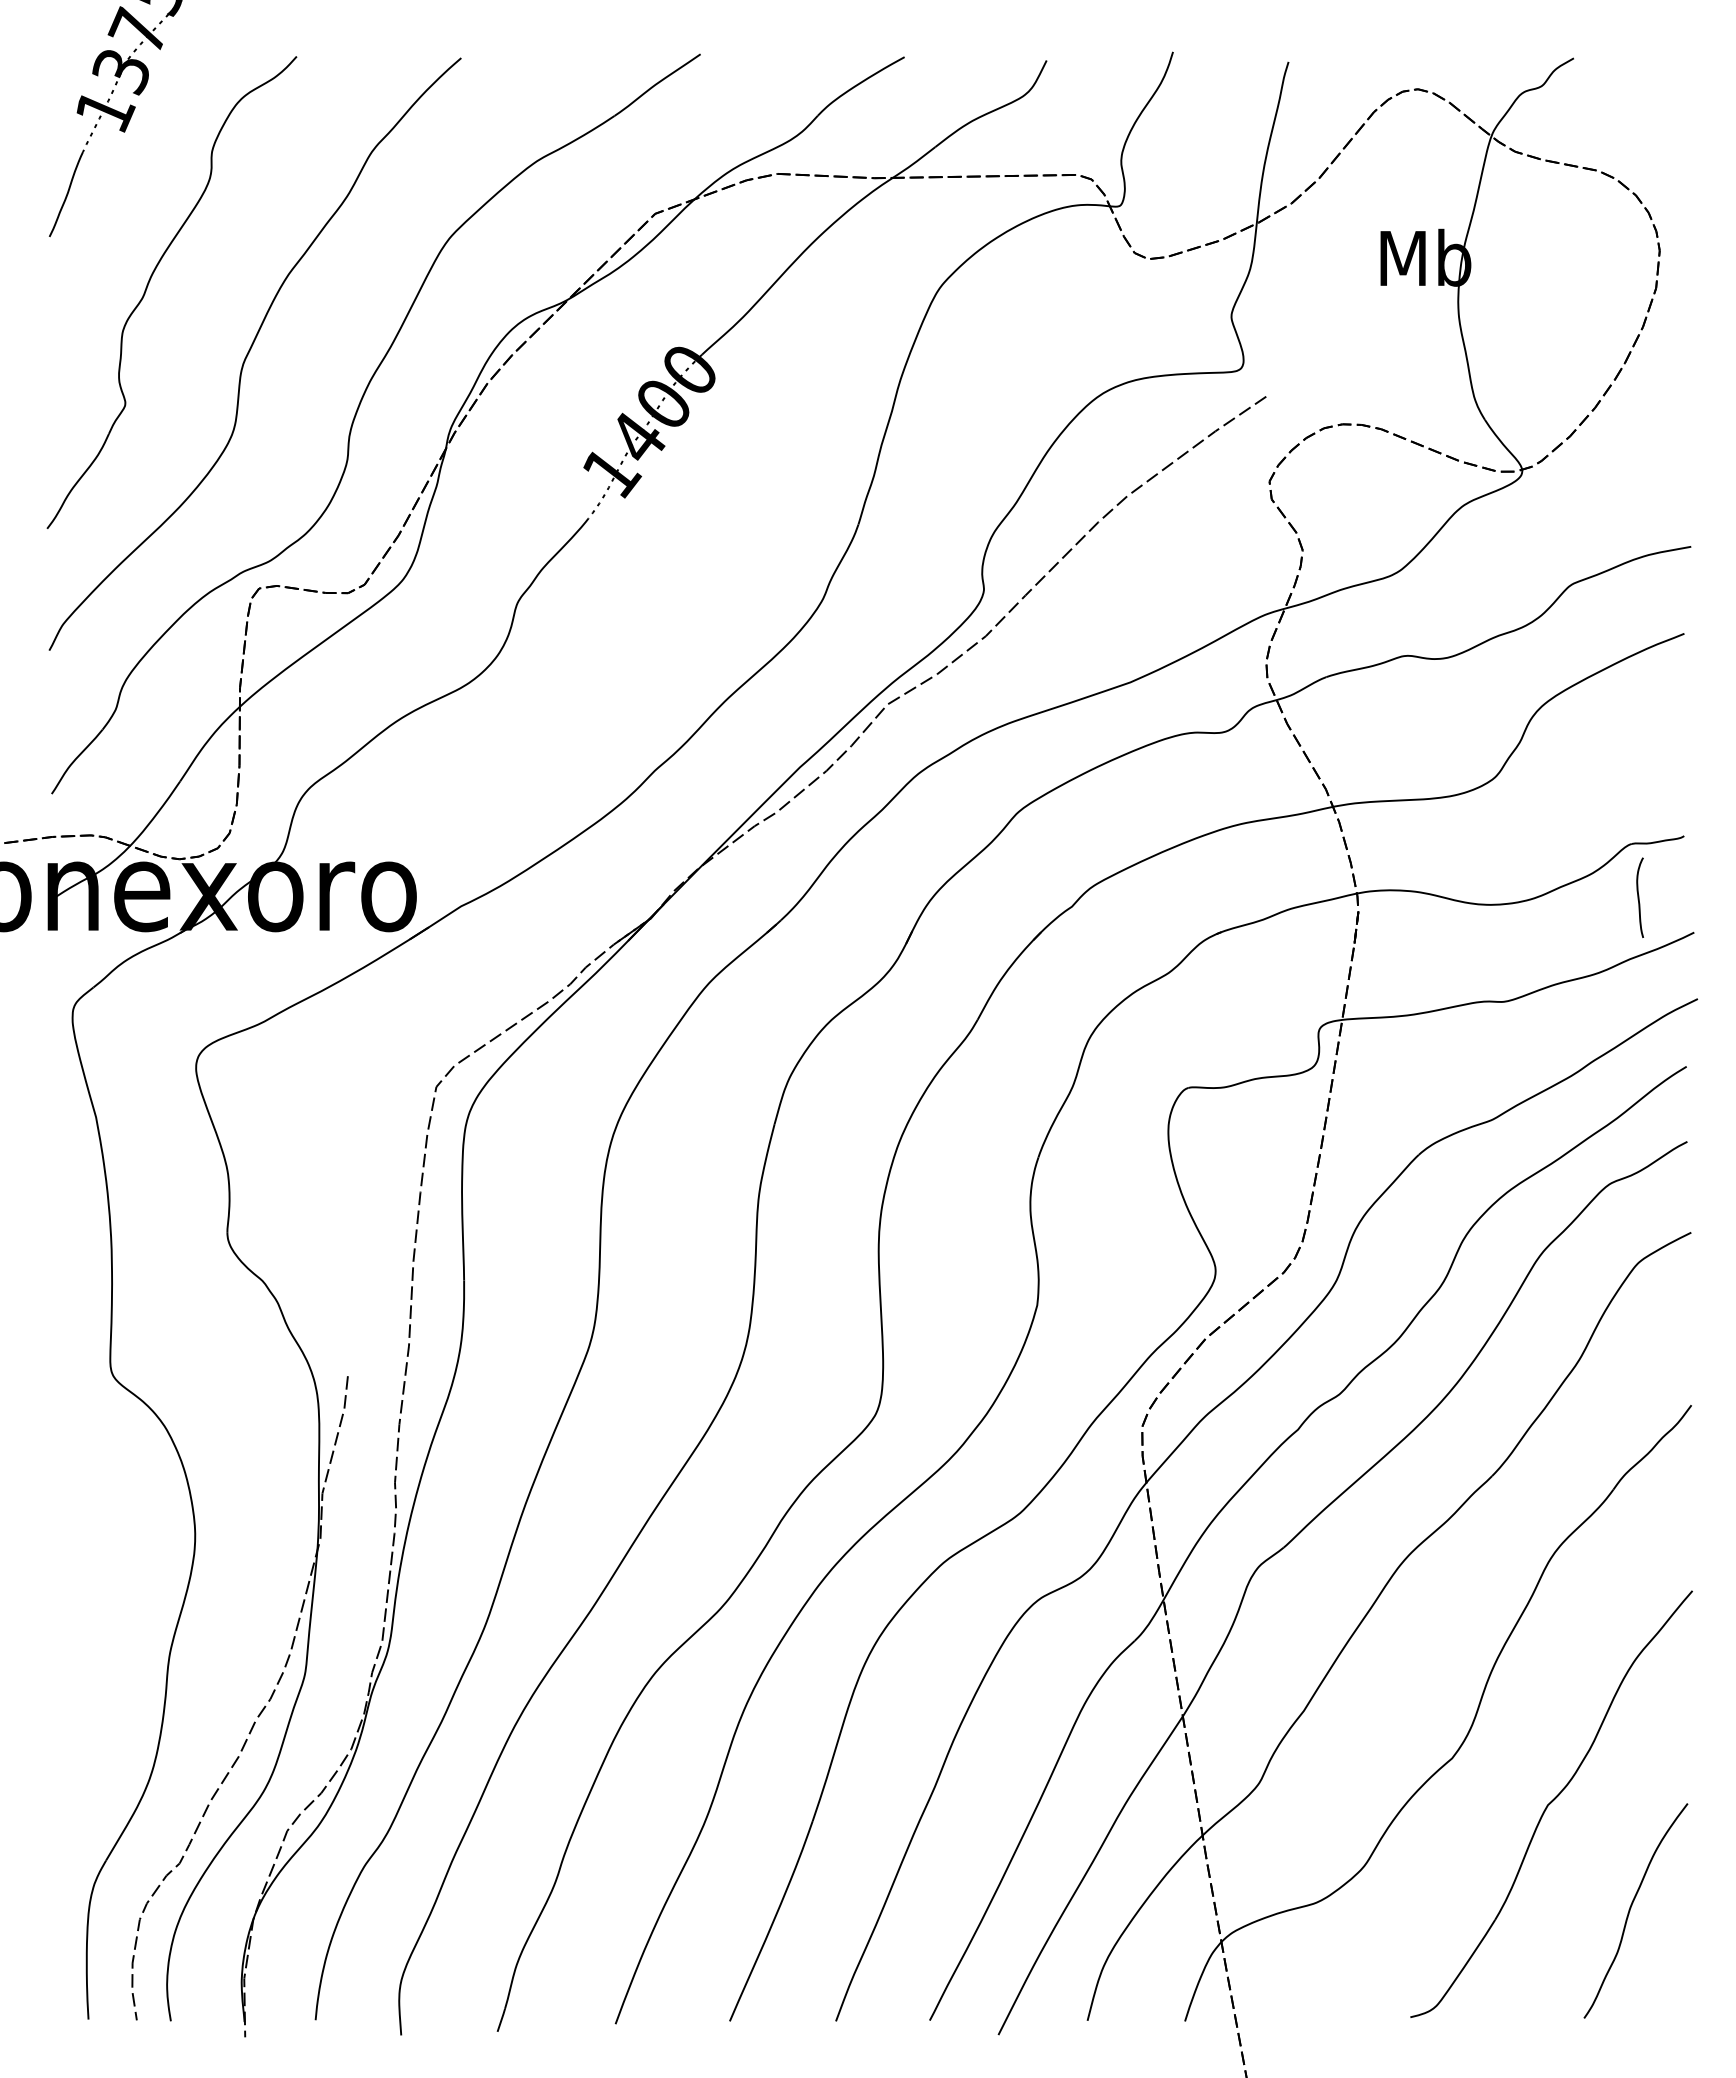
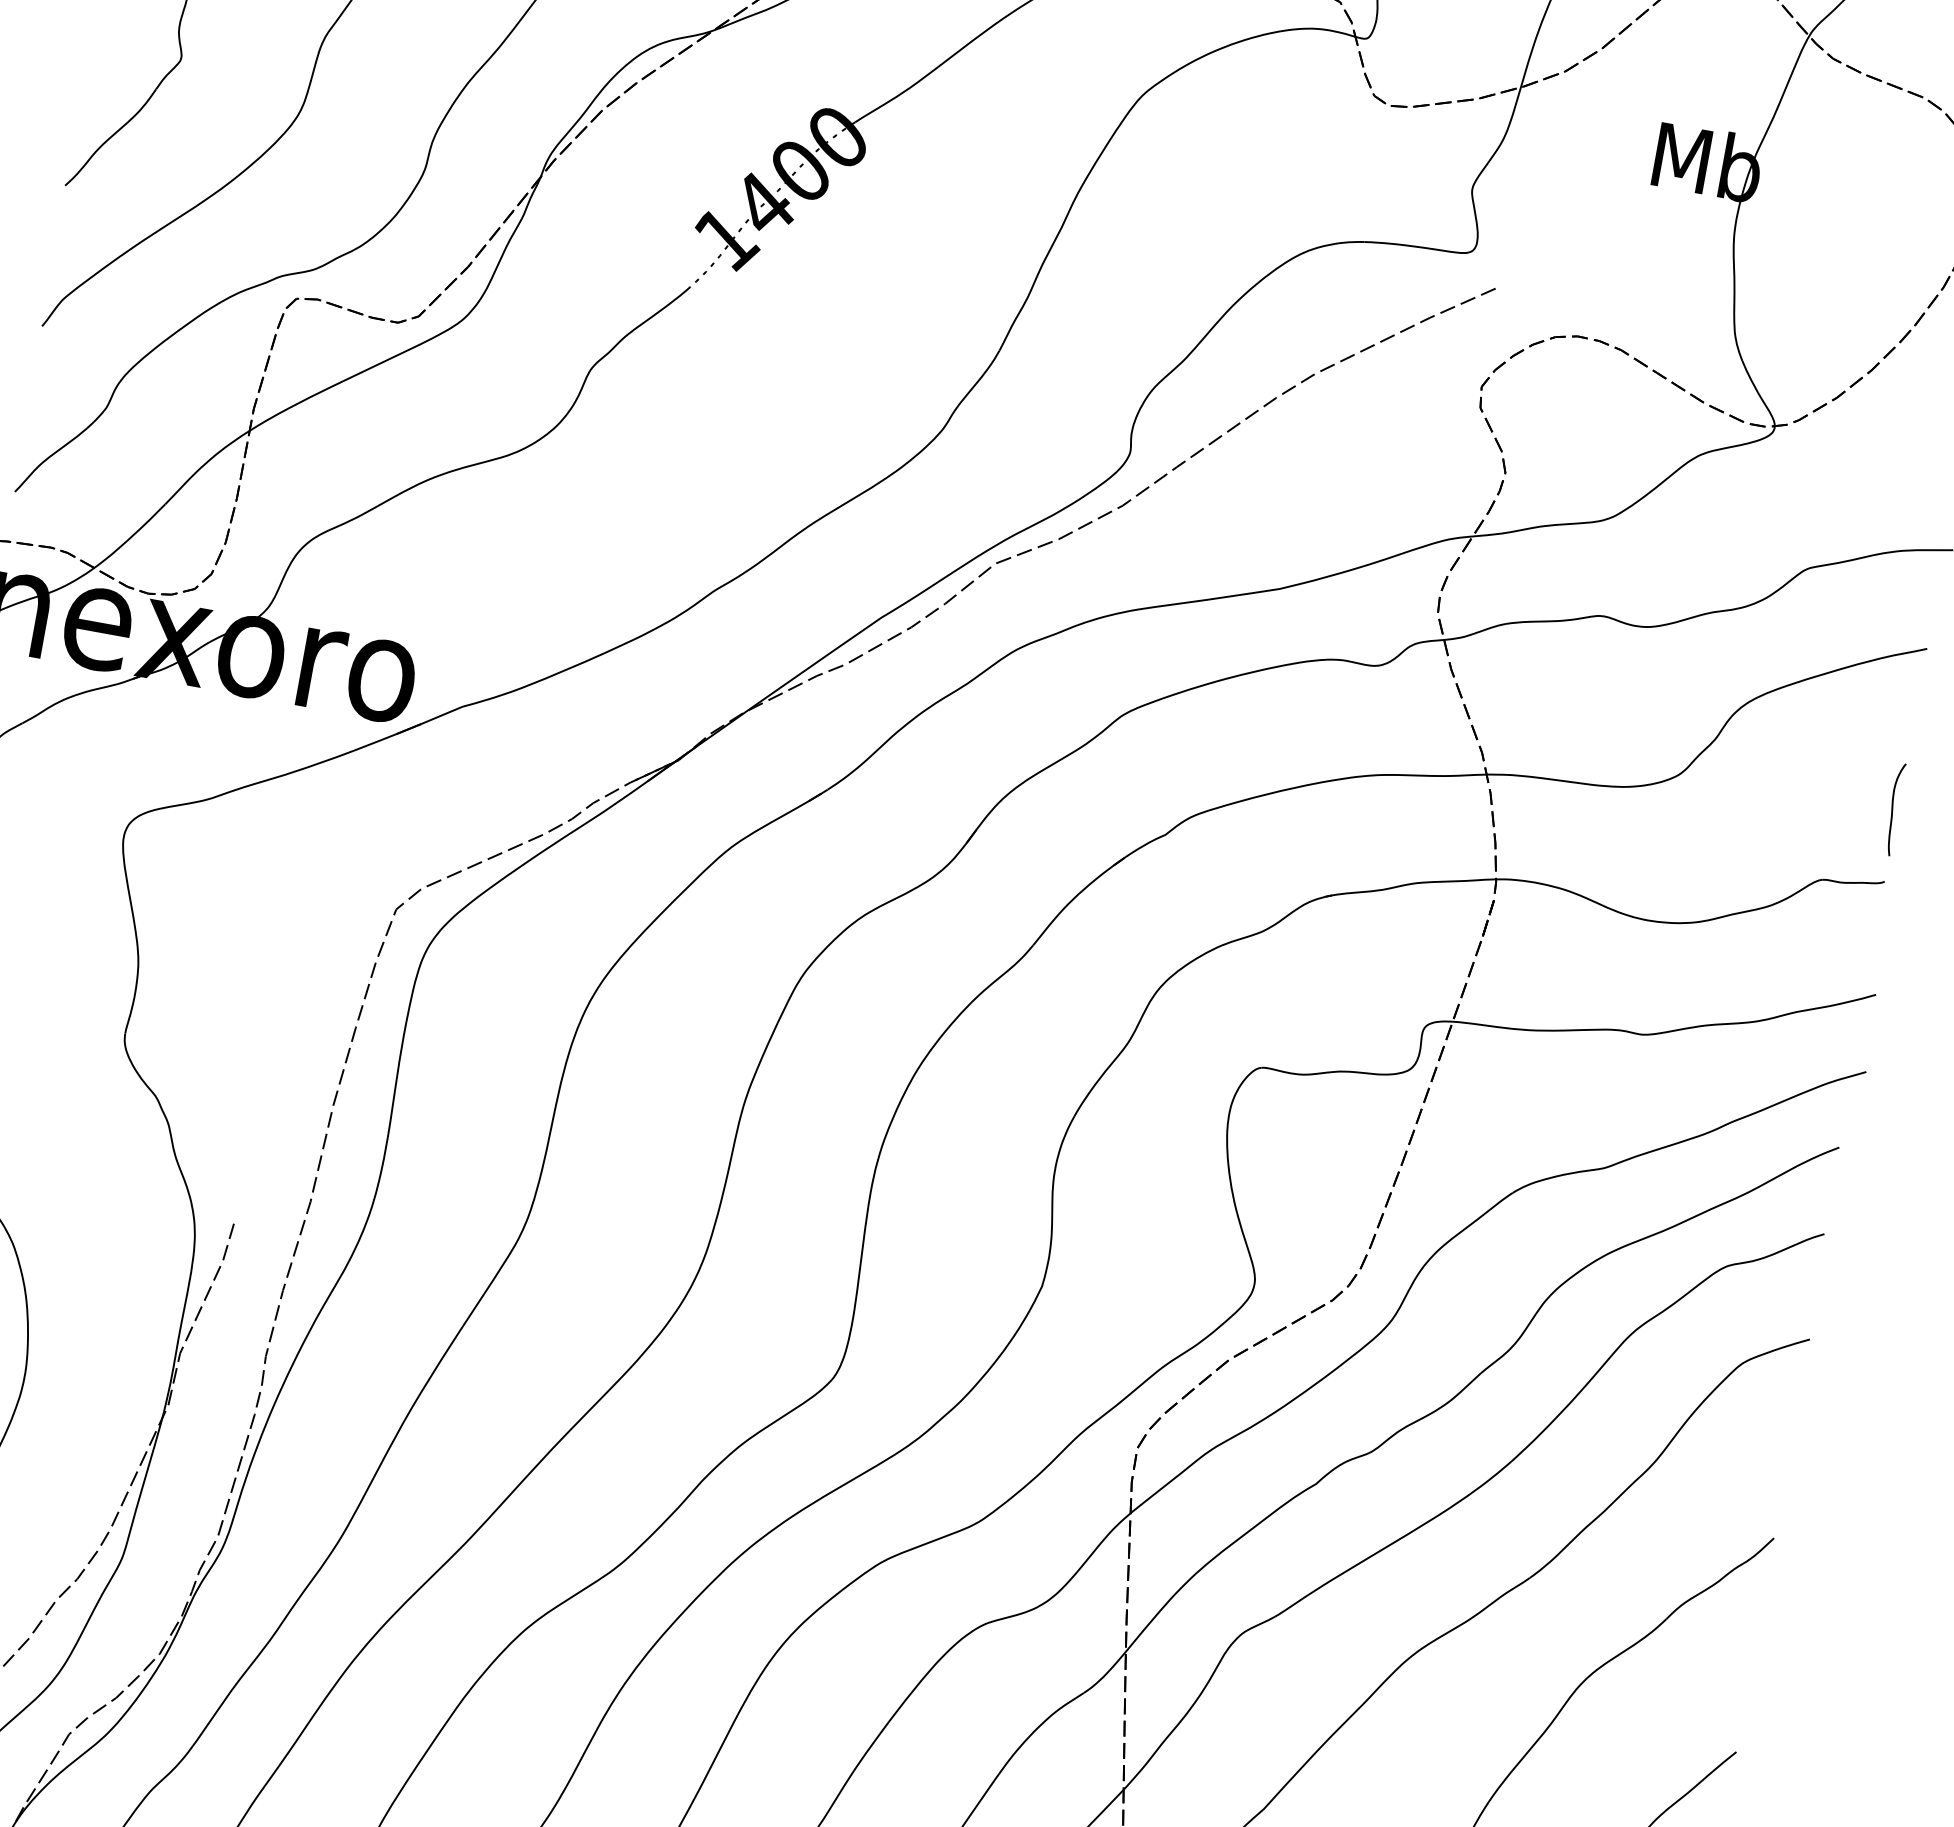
curve: (1639, 897) -> (1893, 808), moved

